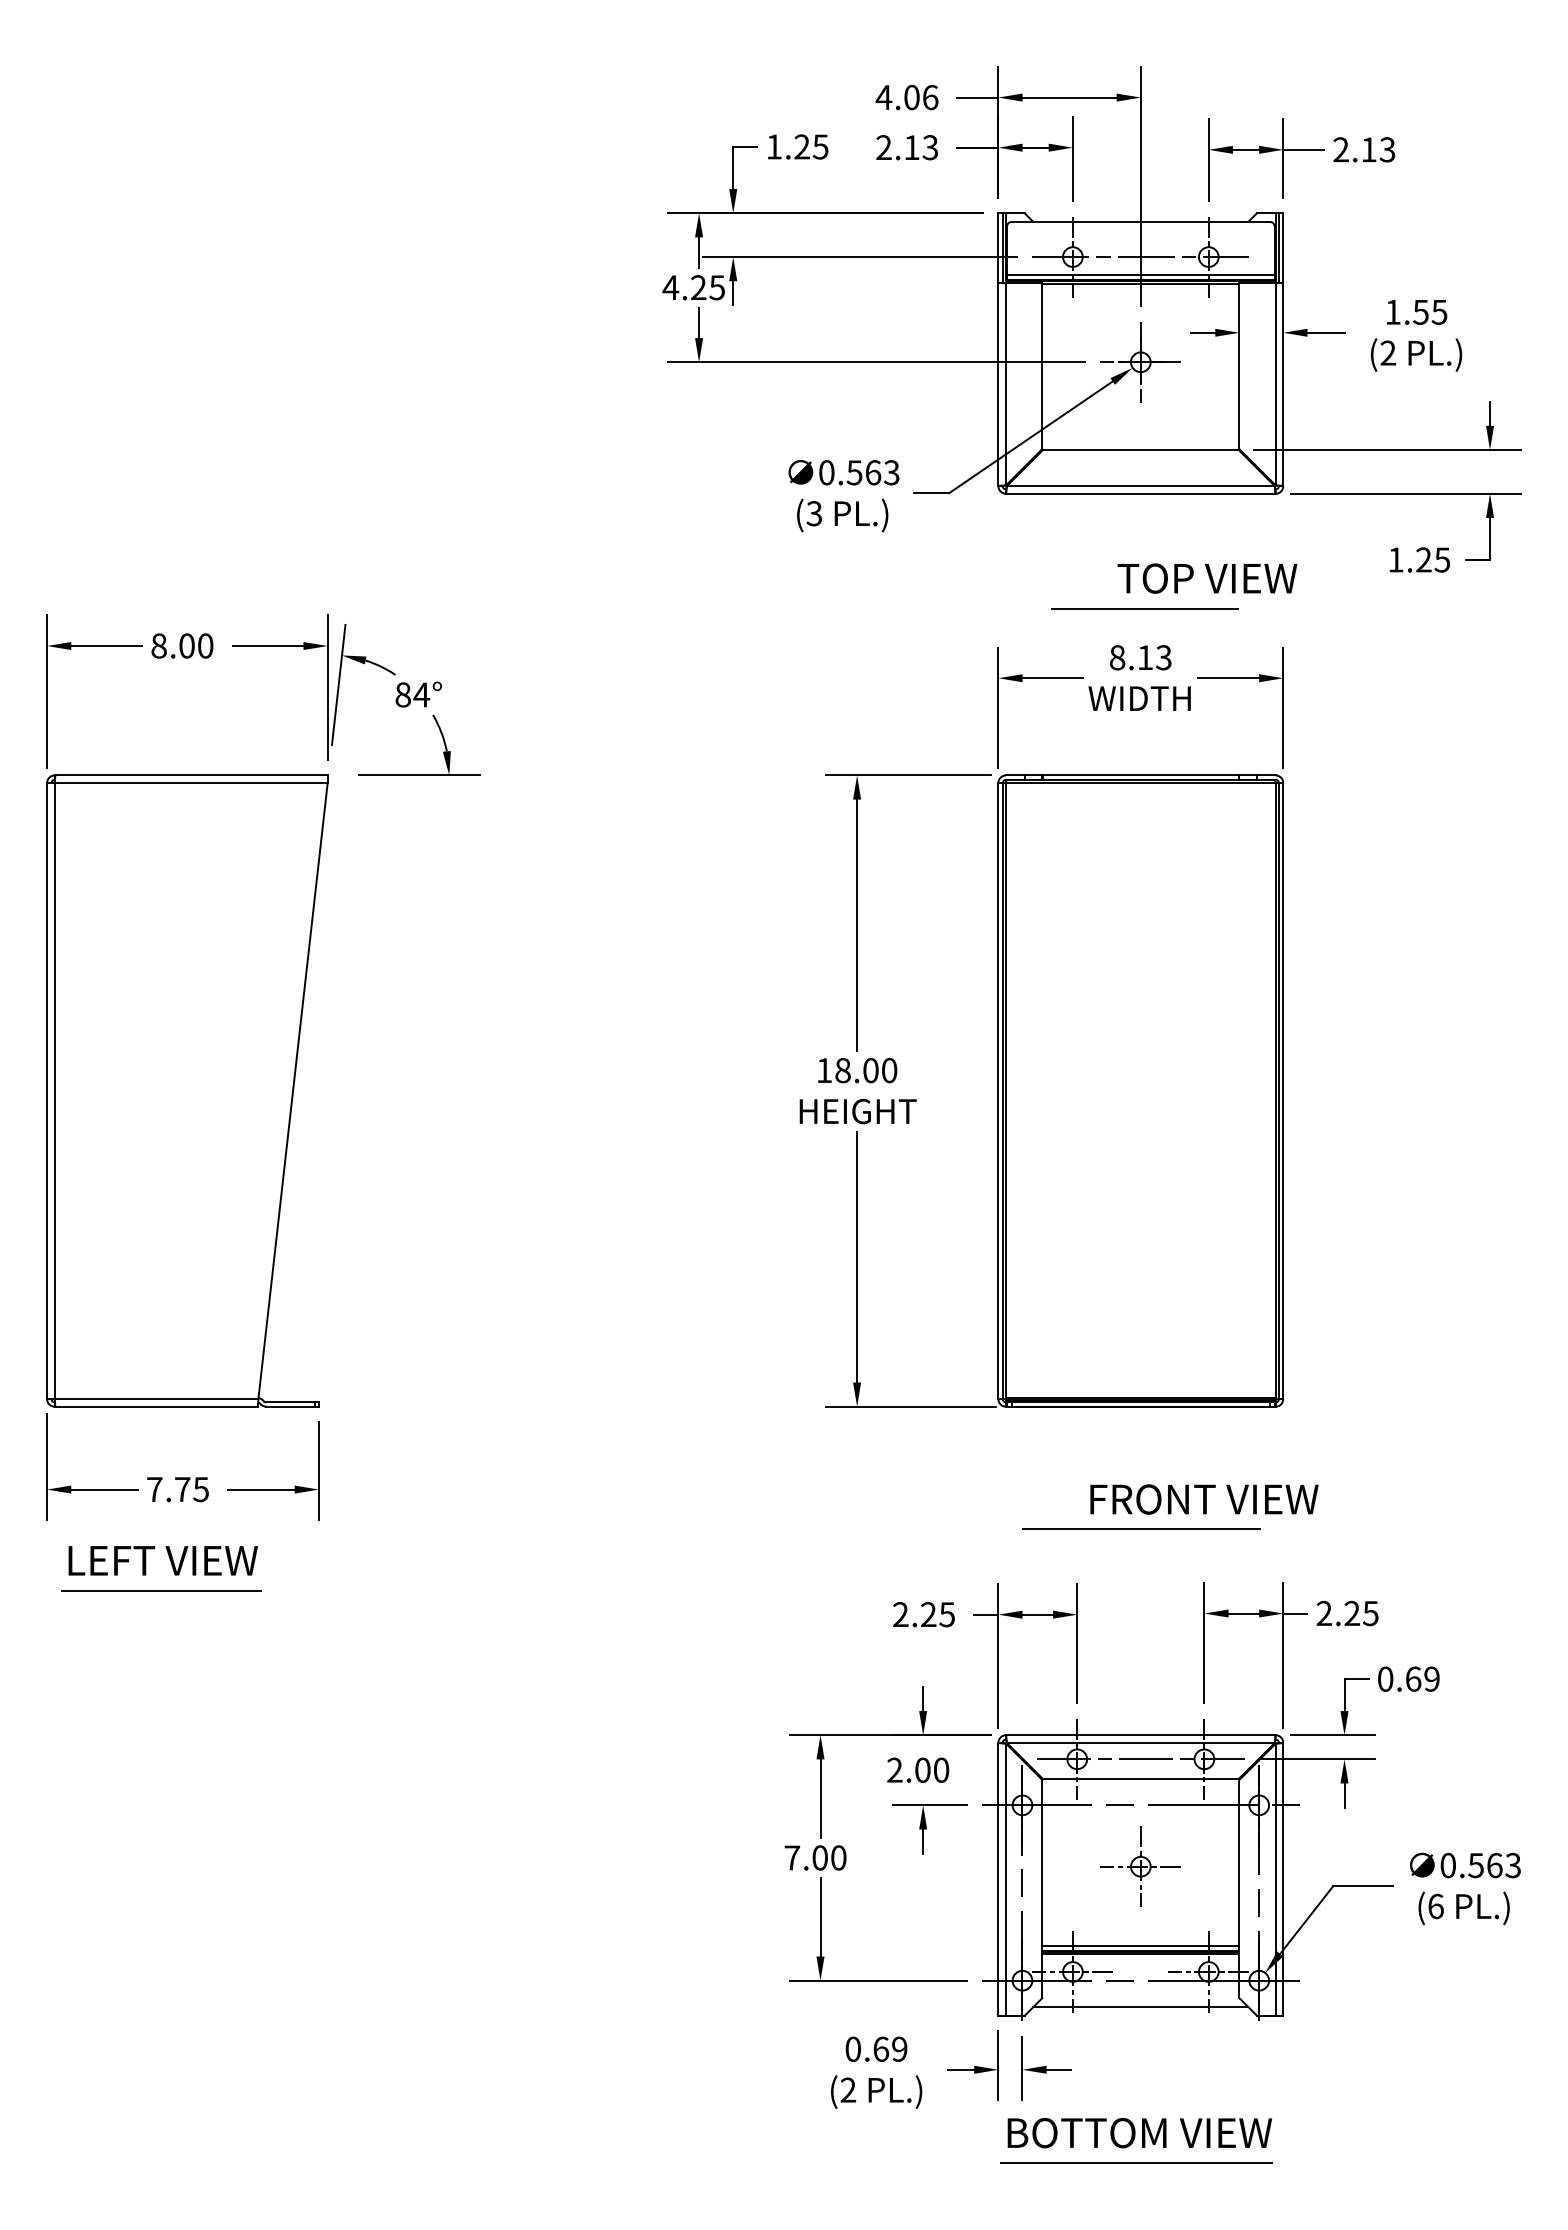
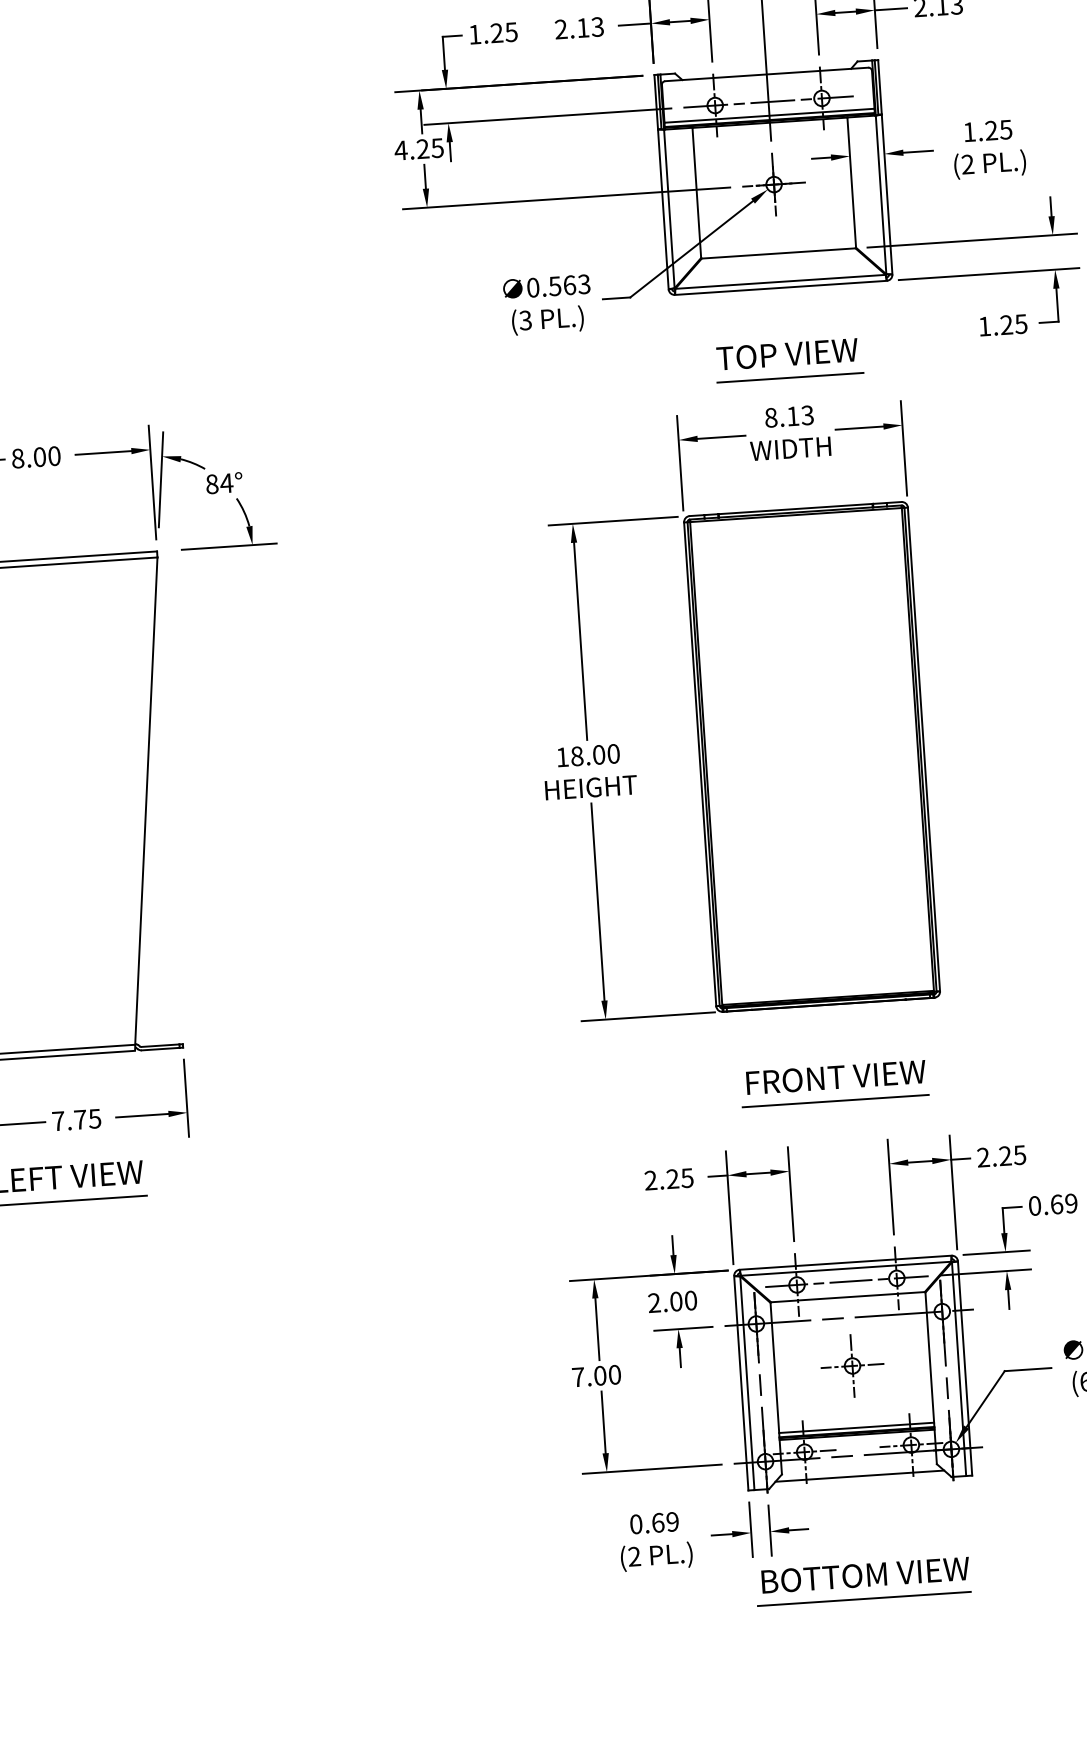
text: (1420, 311) -> (991, 130), 1.55 -> 1.25
text: (1207, 578) -> (787, 354), moved
text: (1204, 1499) -> (836, 1077), moved

